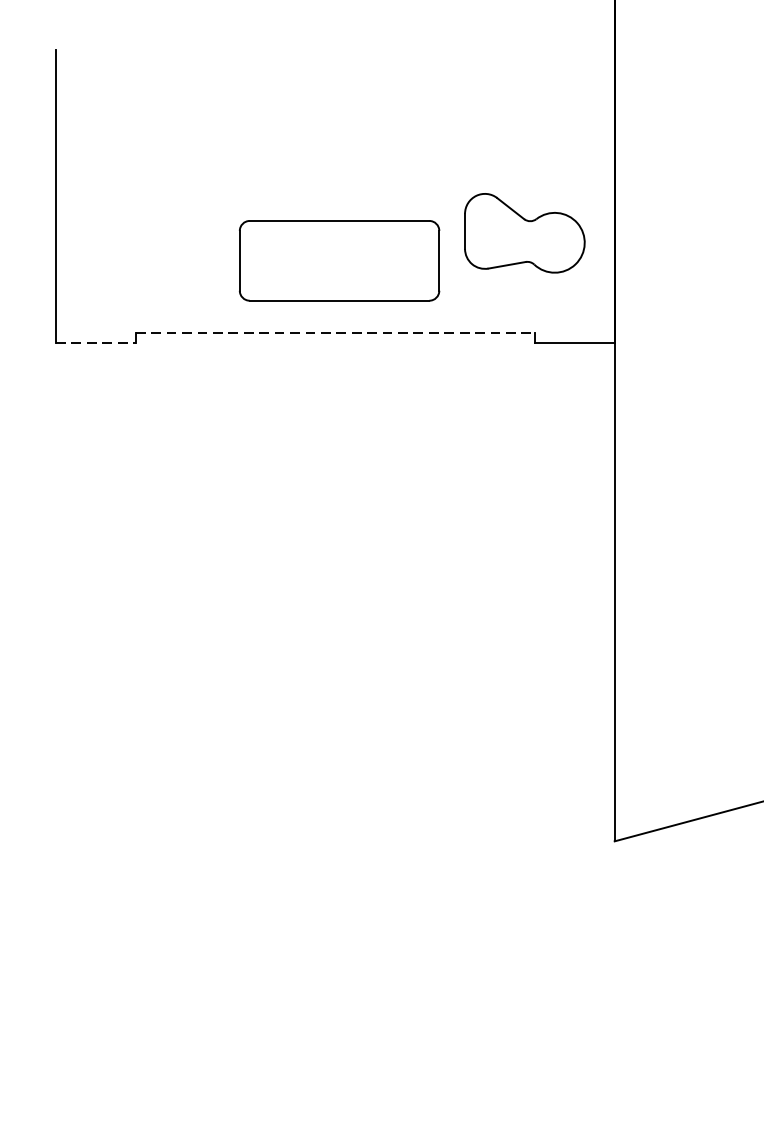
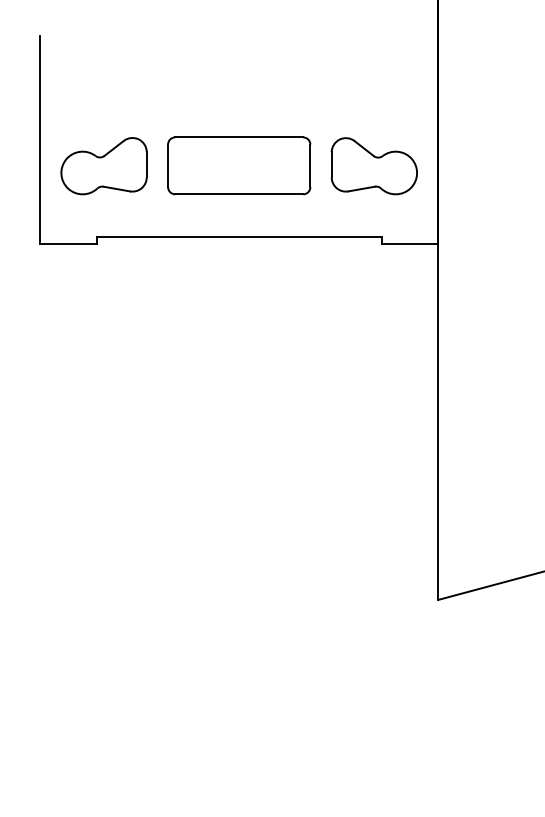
part: (145, 233) -> (103, 166), added
part: (339, 260) -> (239, 165), moved
line: (335, 333) -> (239, 237), dashed -> solid
line: (95, 343) -> (68, 244), dashed -> solid

